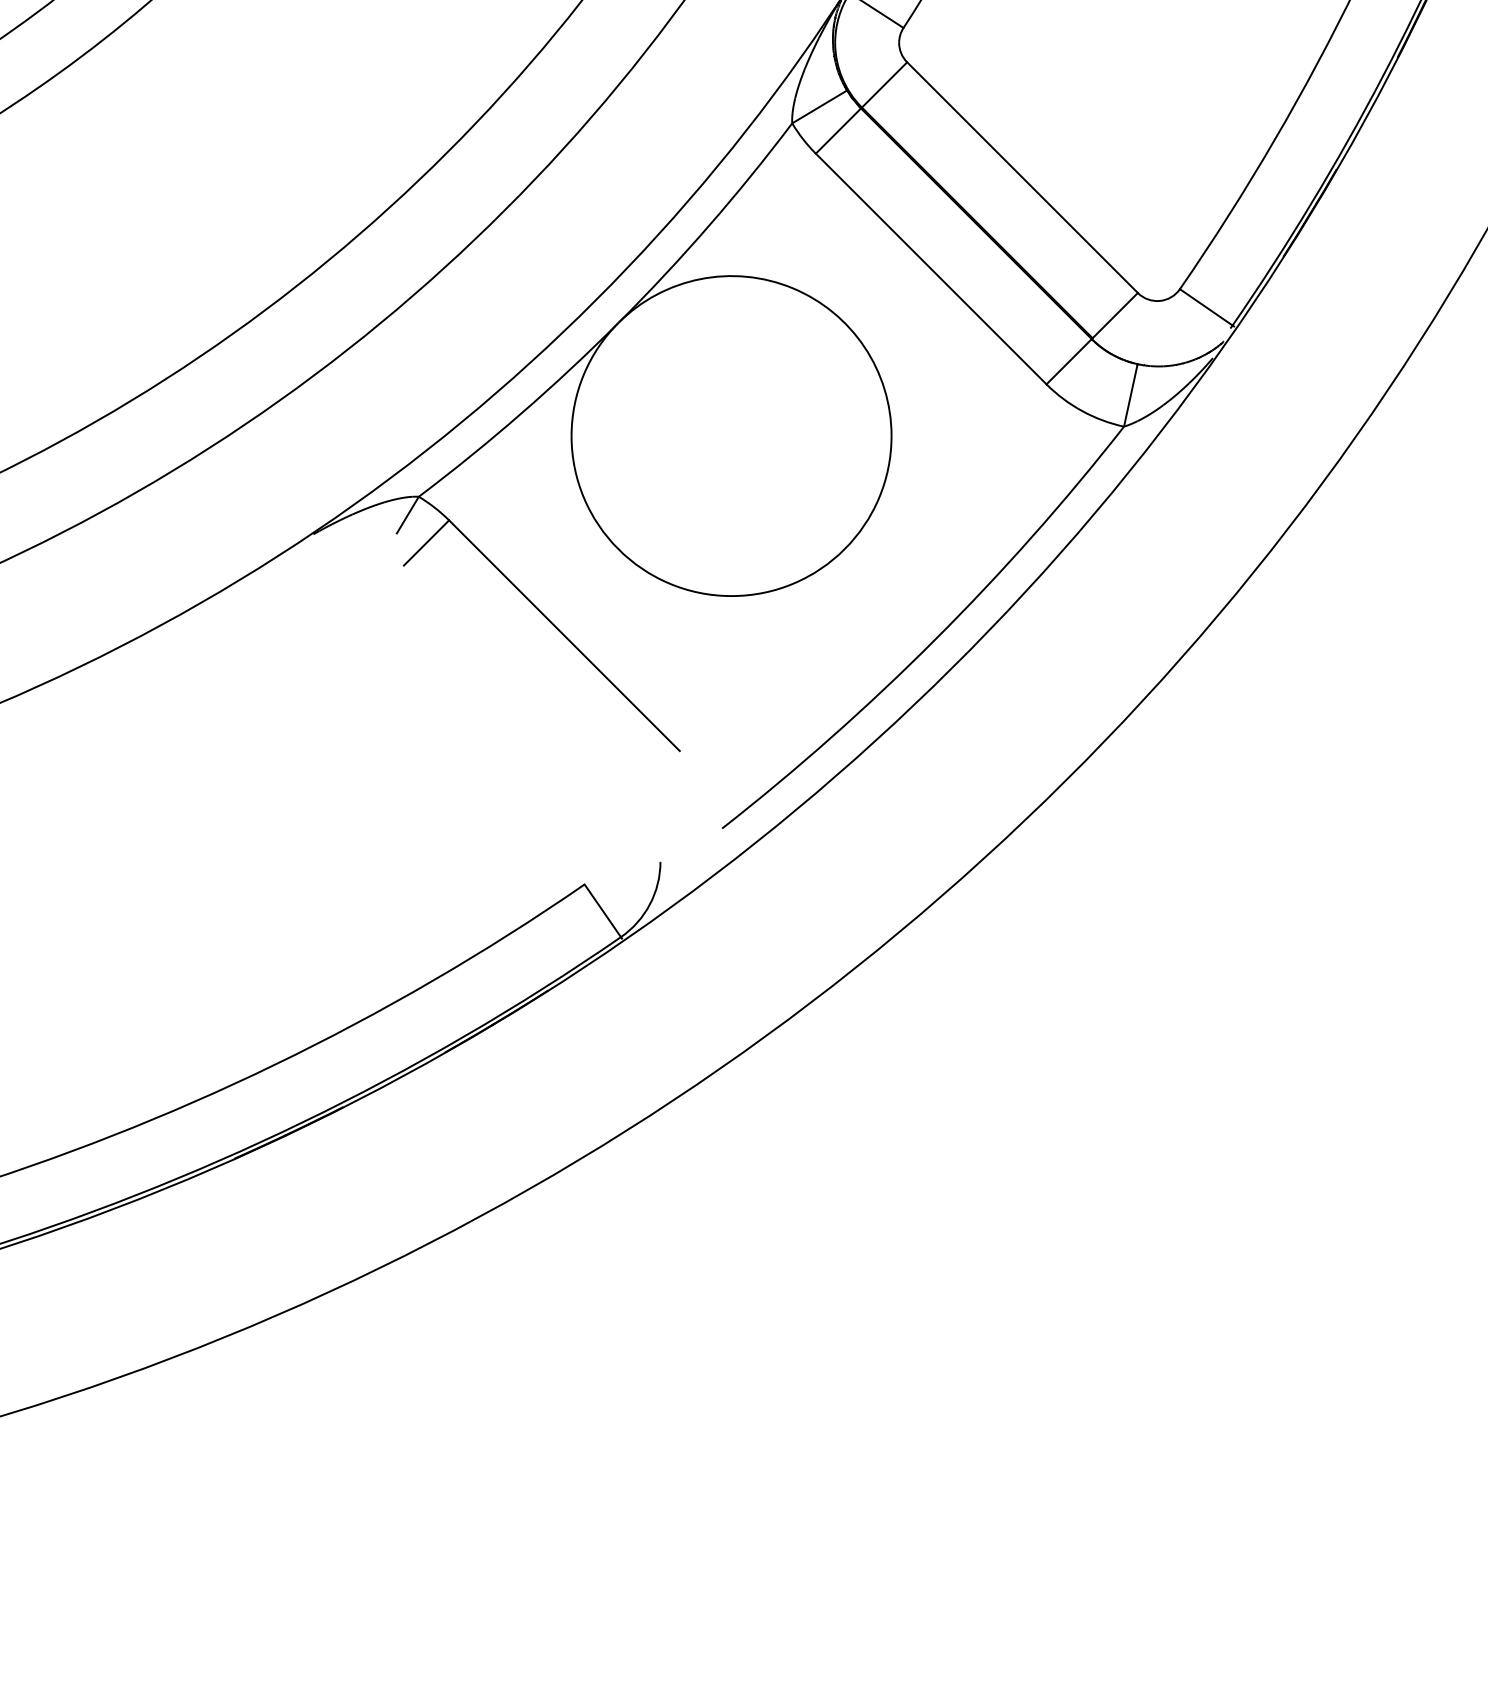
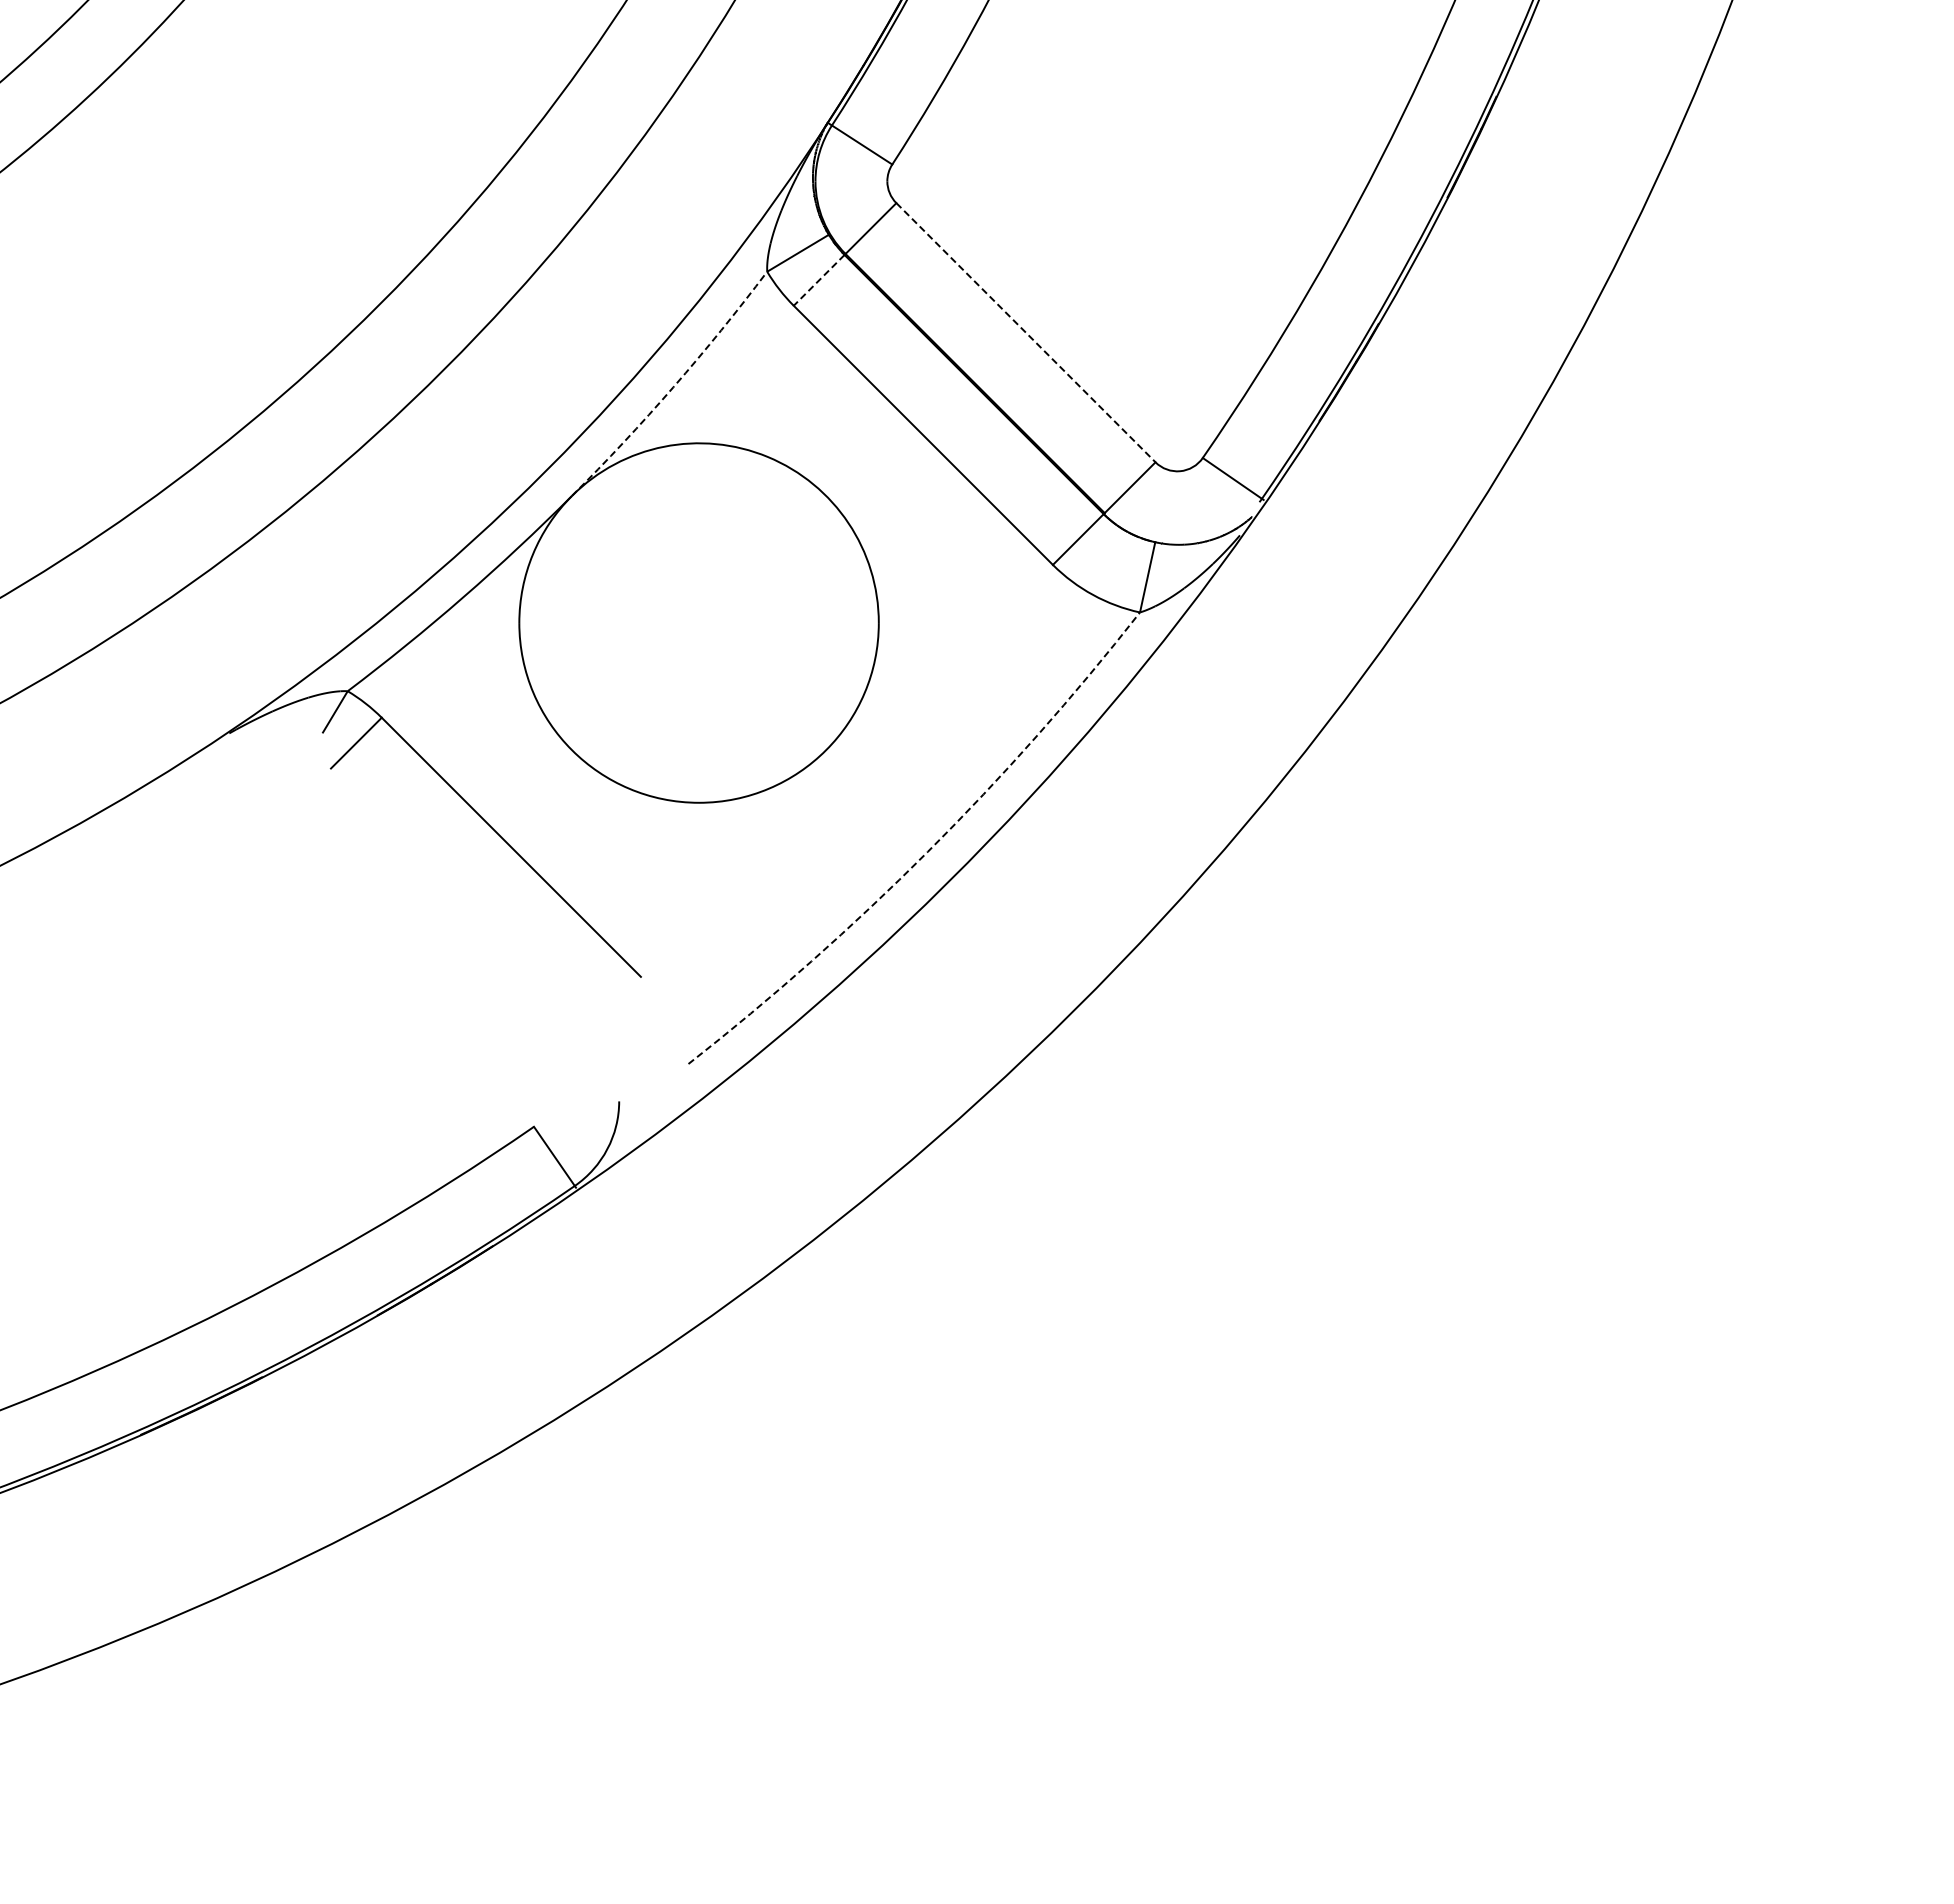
line: (838, 131) -> (819, 280), solid -> dashed
line: (1023, 178) -> (1026, 333), solid -> dashed
arc: (708, 226) -> (673, 387), solid -> dashed
arc: (934, 639) -> (927, 851), solid -> dashed

